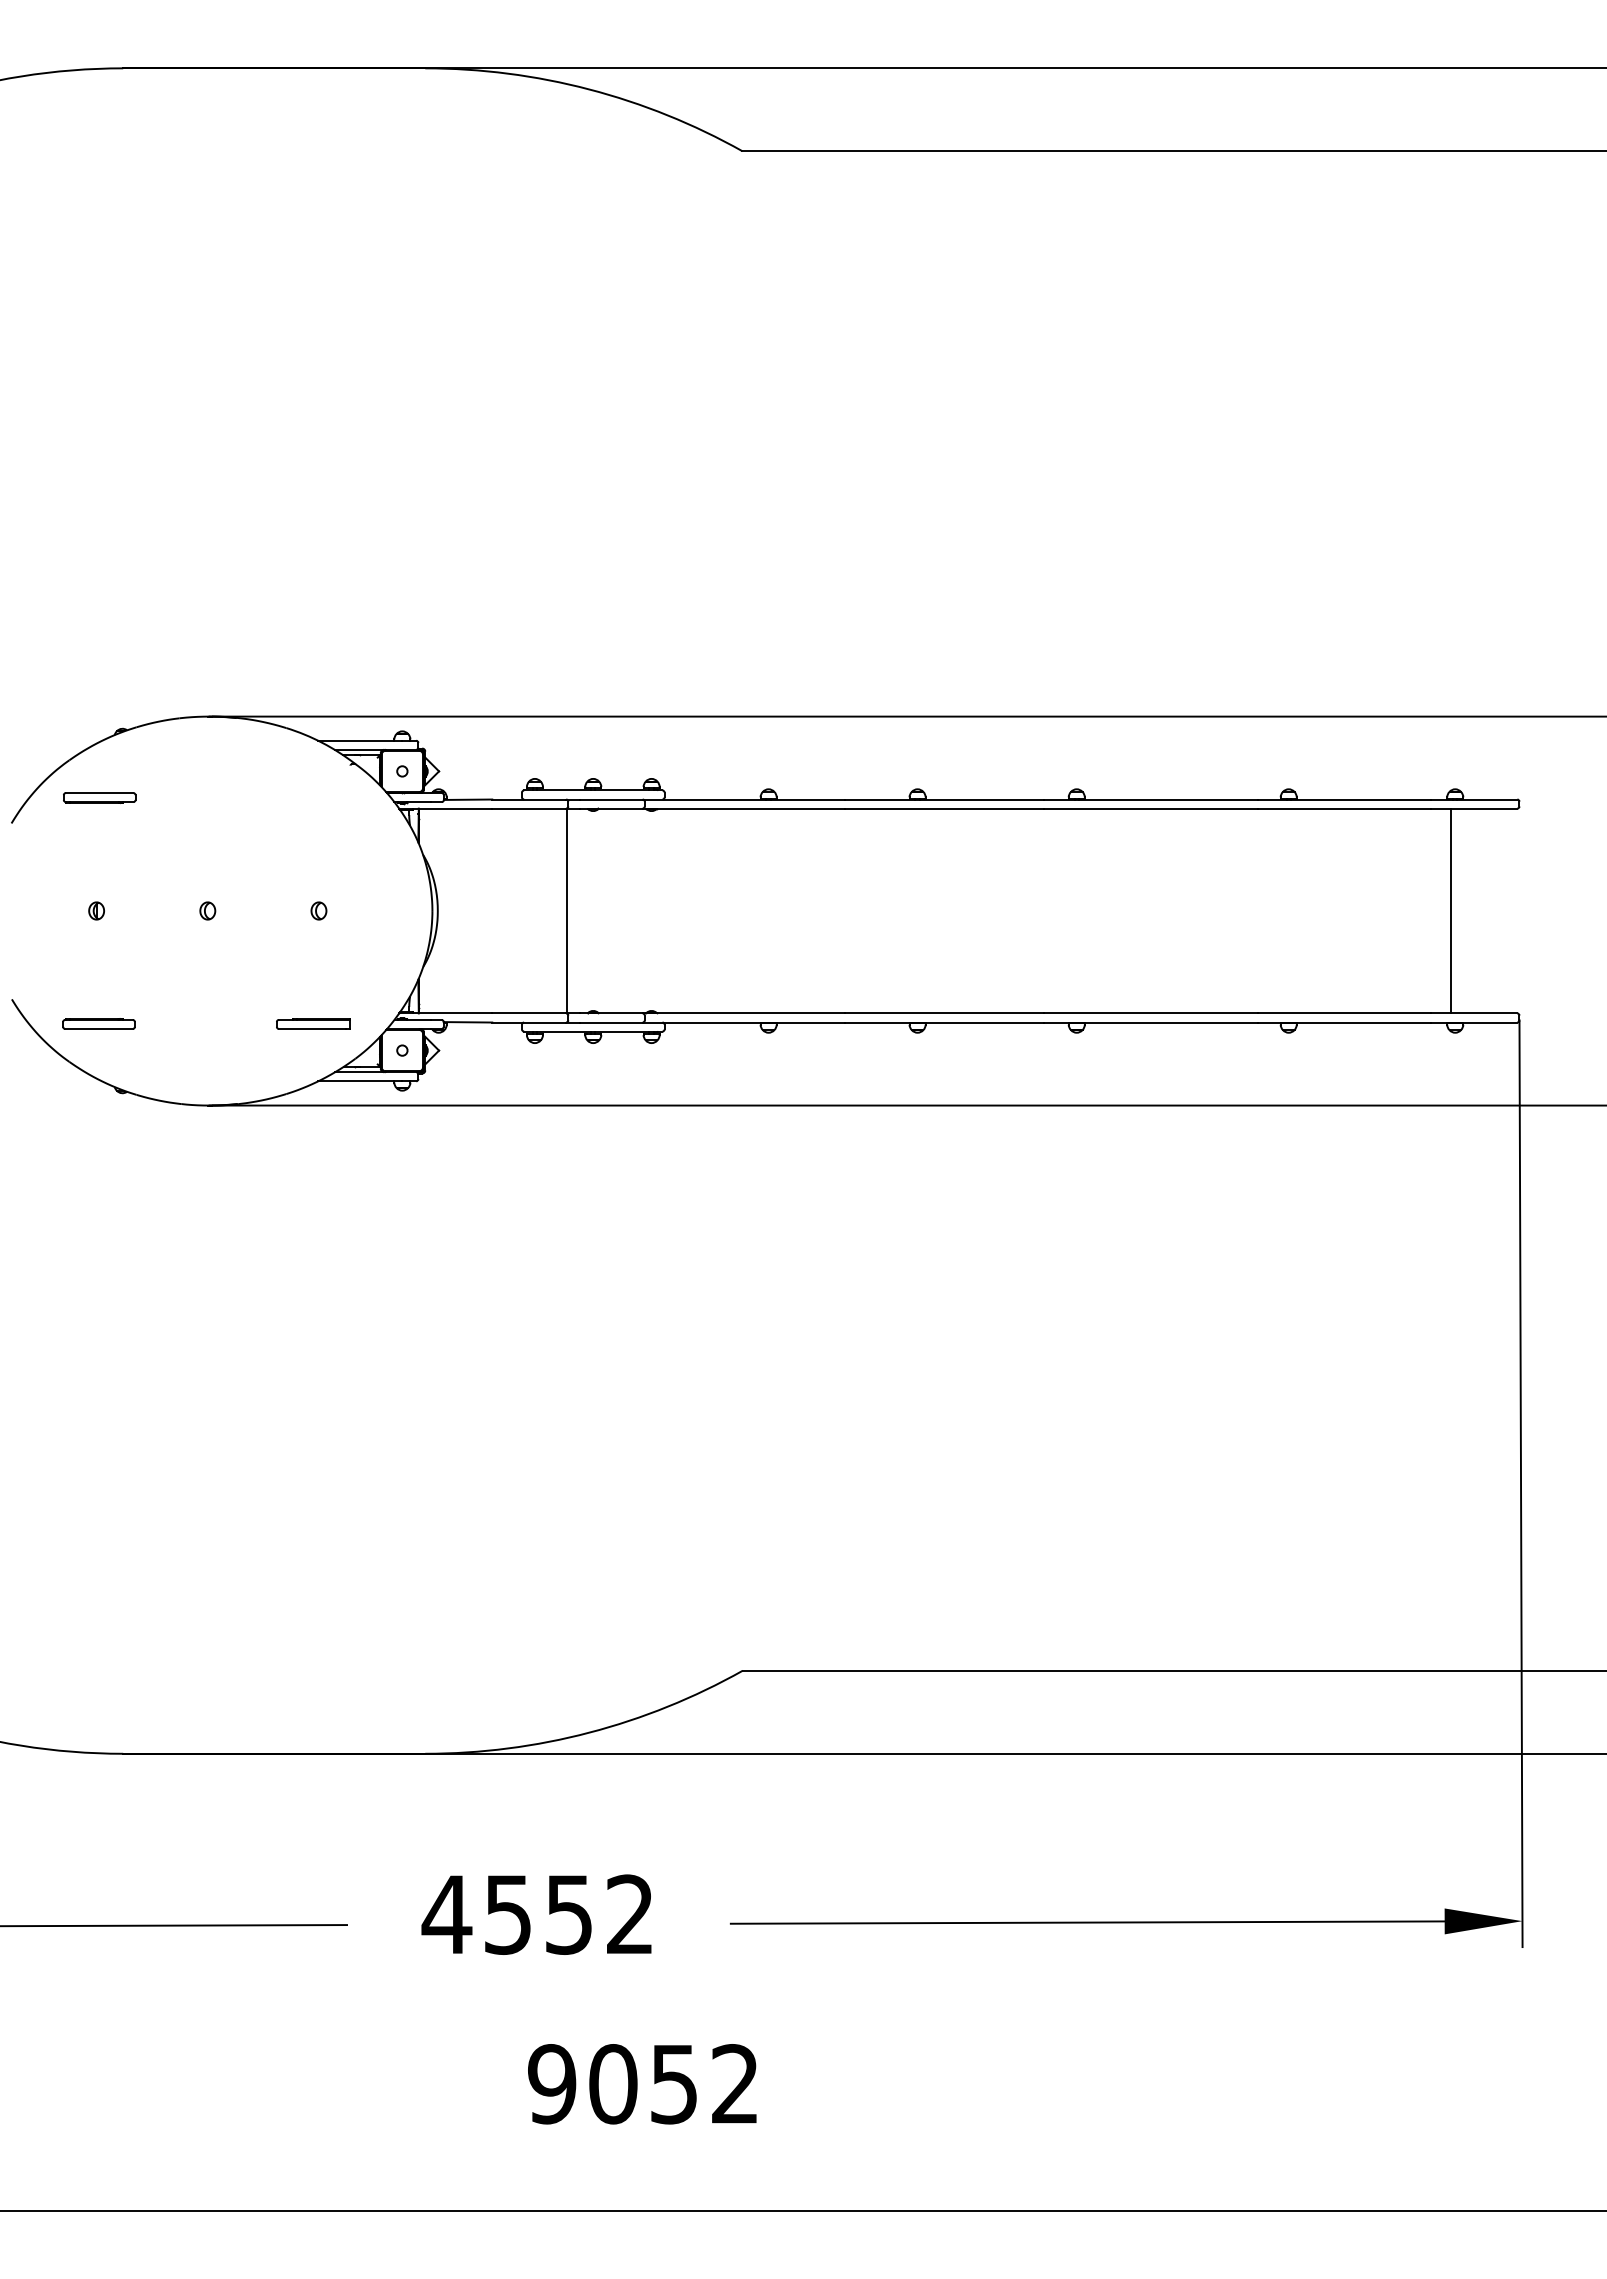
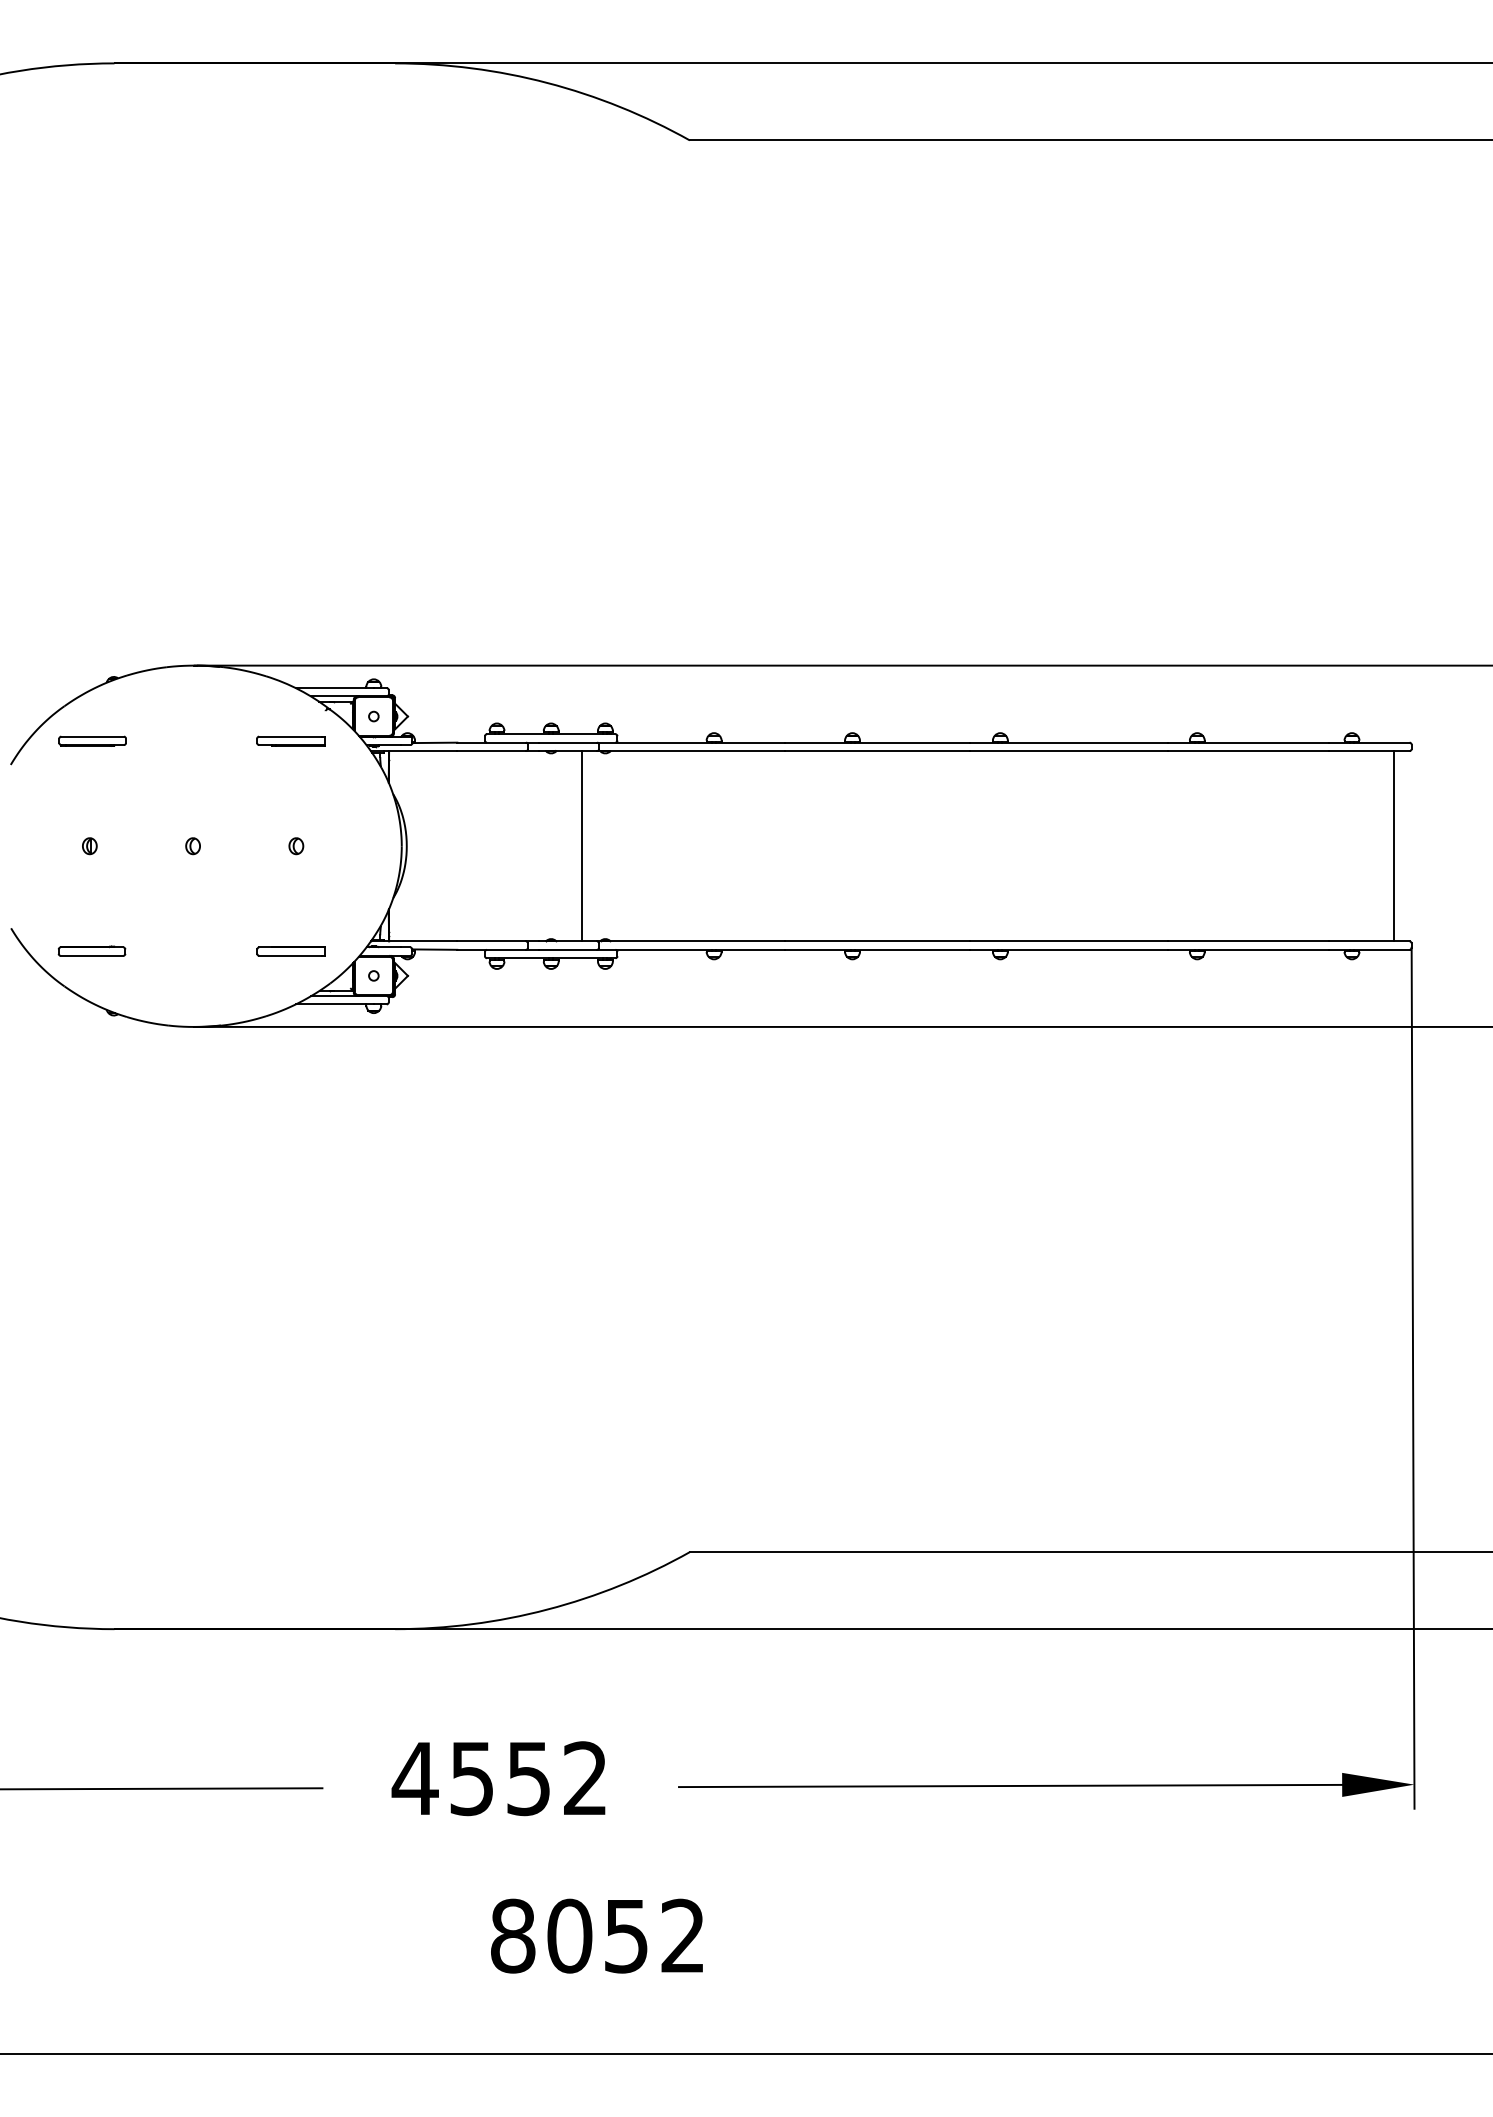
part: (313, 797) -> (291, 740), added
line: (567, 910) -> (582, 845), moved
line: (1450, 910) -> (1394, 845), moved
text: (552, 2084) -> (513, 1936), 9052 -> 8052

